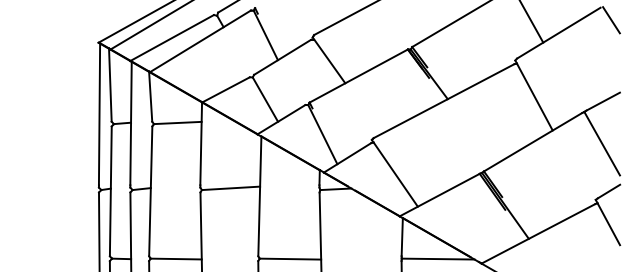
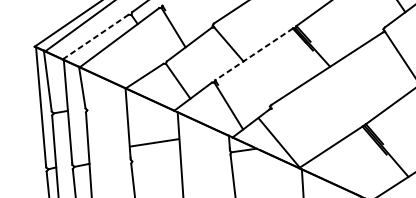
line: (172, 38) -> (96, 37), solid -> dashed
line: (358, 76) -> (253, 54), solid -> dashed
line: (177, 122) -> (106, 107), removed
line: (395, 174) -> (279, 143), moved
line: (230, 188) -> (153, 143), moved

